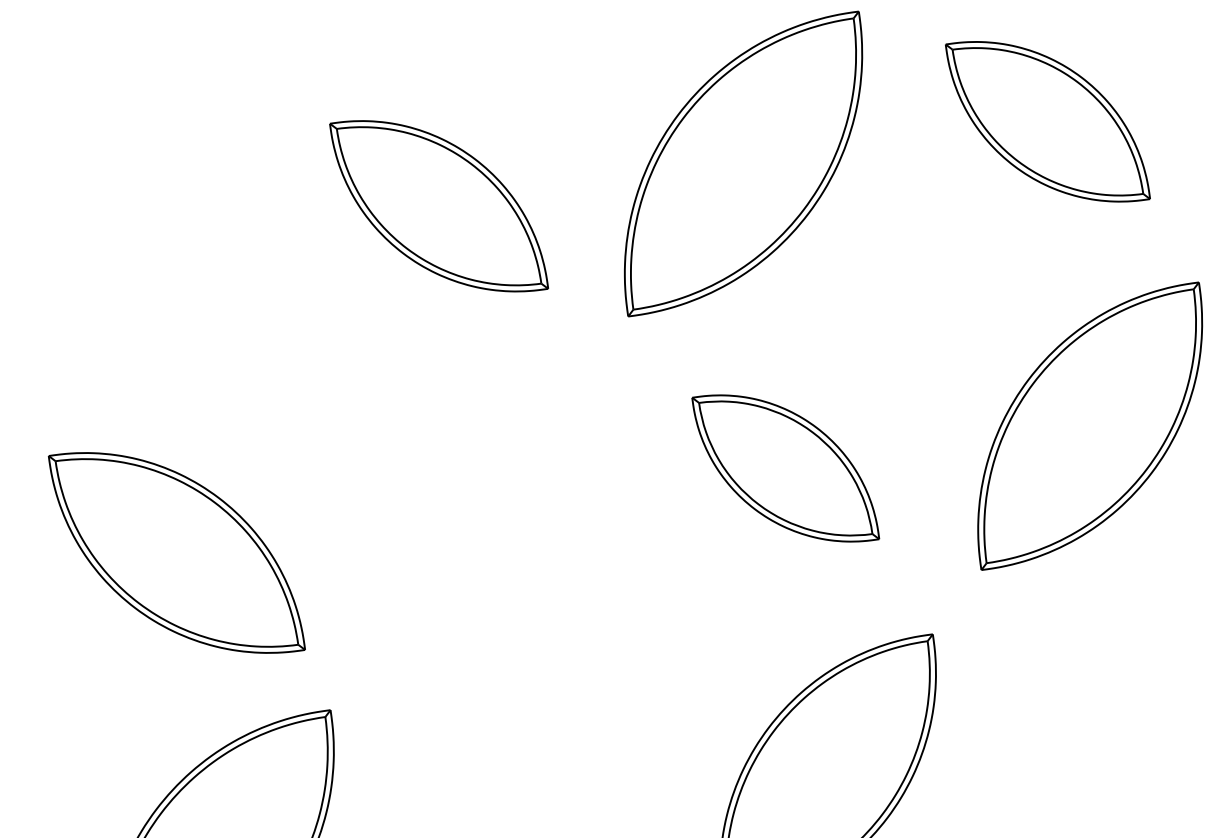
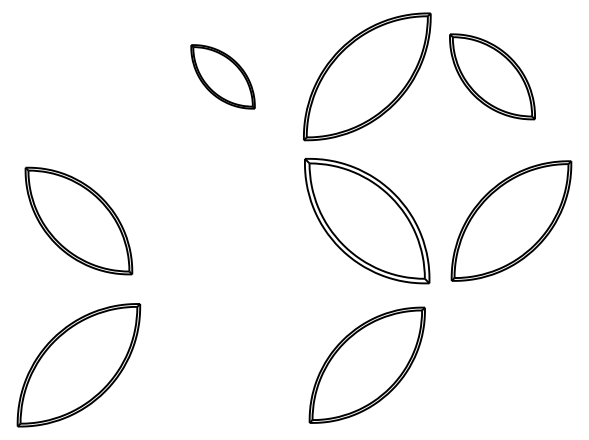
part: (1047, 121) -> (492, 76), moved
part: (437, 205) -> (222, 76), size x0.7
part: (785, 467) -> (367, 220), size x1.6

